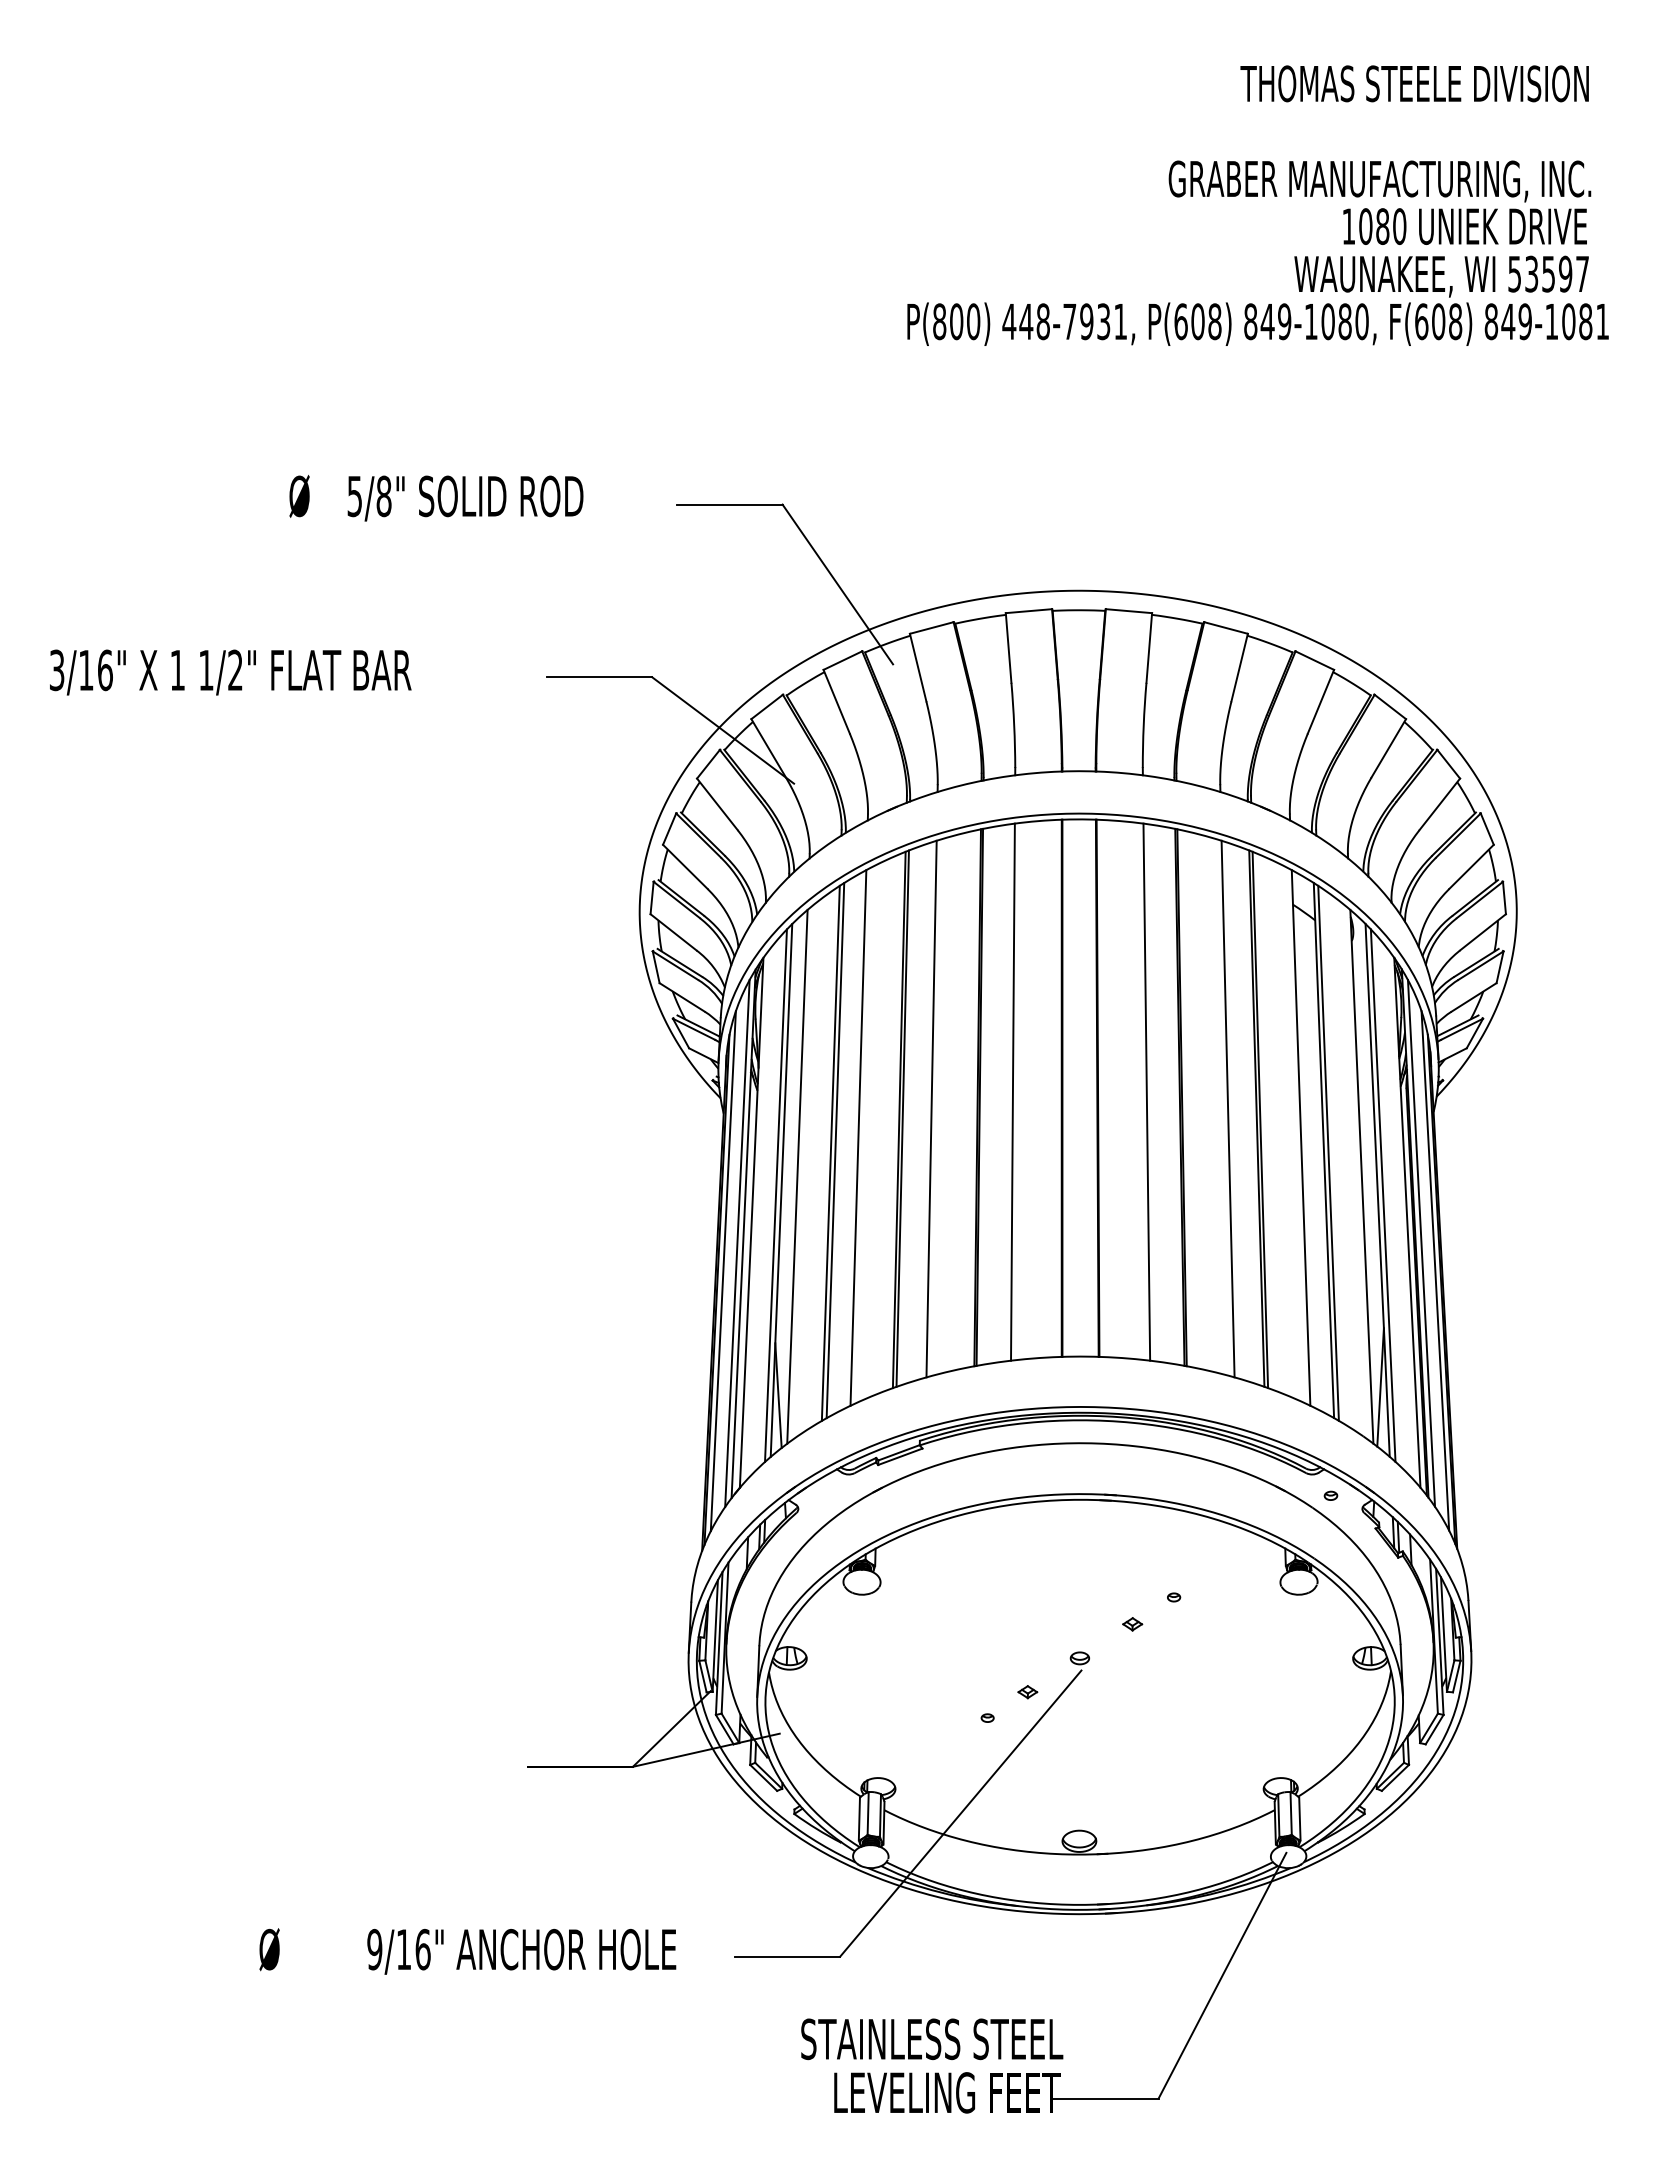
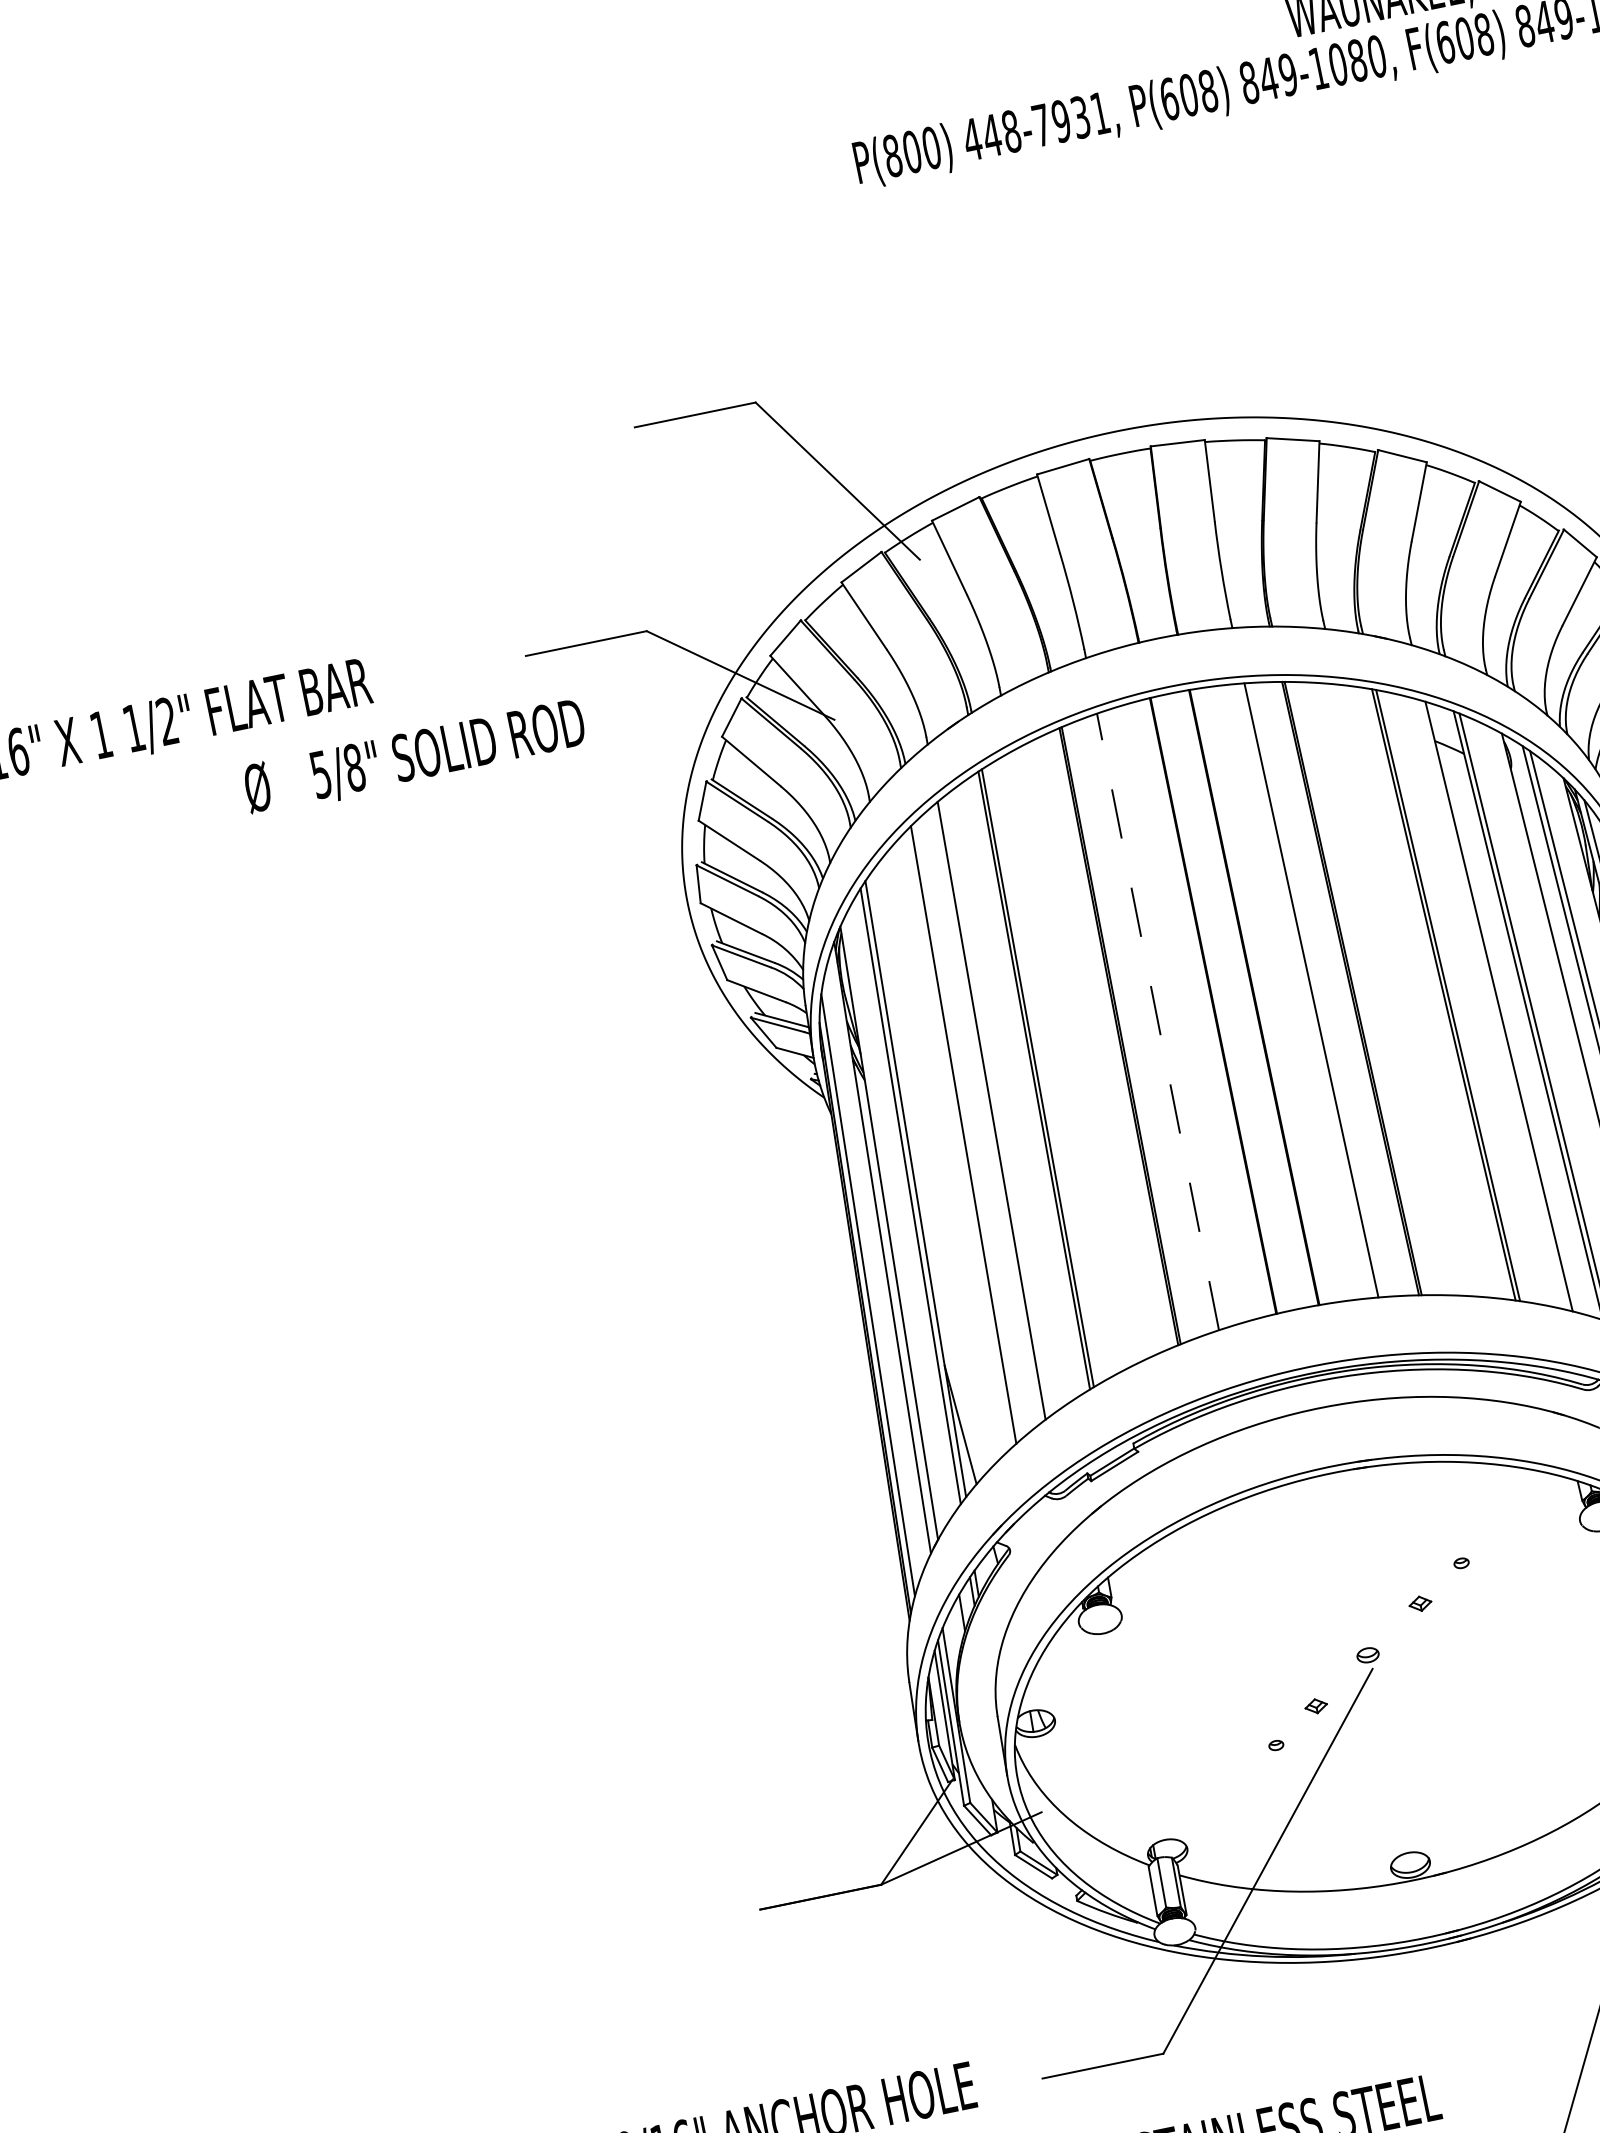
text: (436, 498) -> (415, 757), moved
line: (1012, 1092) -> (1157, 1022), solid -> dashed
line: (931, 1108) -> (1068, 1059), removed
line: (1227, 1108) -> (1407, 990), removed
line: (835, 1150) -> (968, 1130), removed
line: (797, 1176) -> (930, 1169), removed
line: (737, 1242) -> (877, 1259), removed

